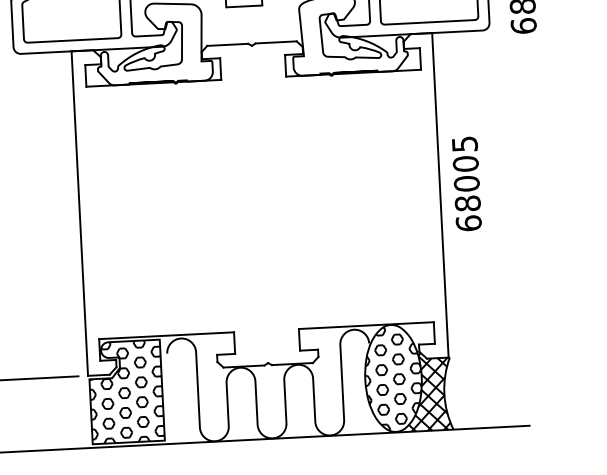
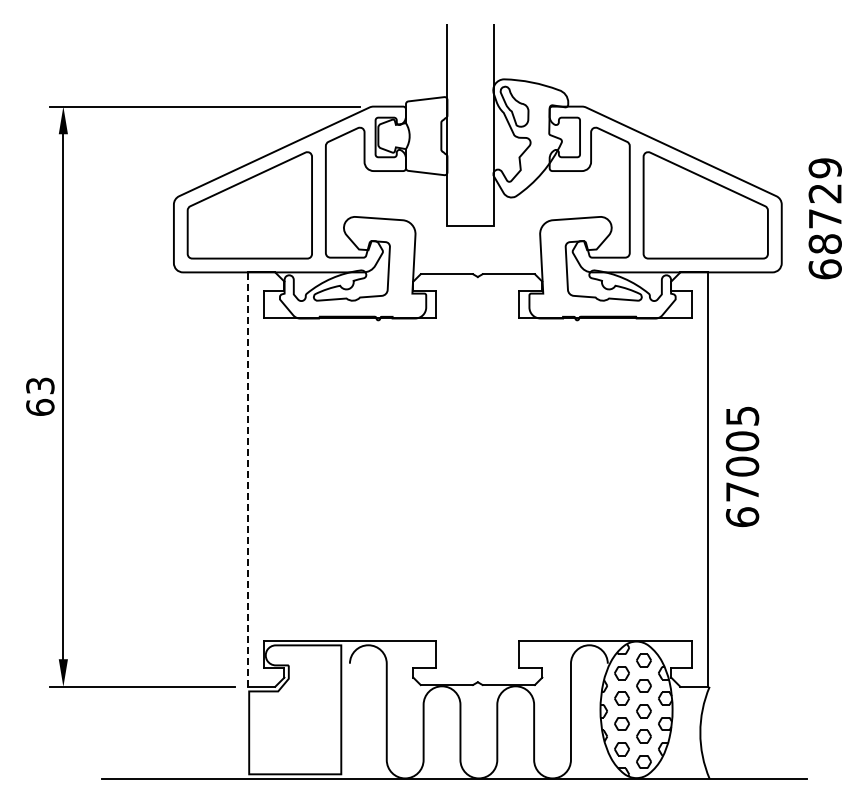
text: (467, 203) -> (742, 491), 68005 -> 67005
line: (79, 213) -> (247, 479), solid -> dashed
hatch: (126, 391) -> (295, 709), removed
hatch: (423, 391) -> (673, 728), removed

